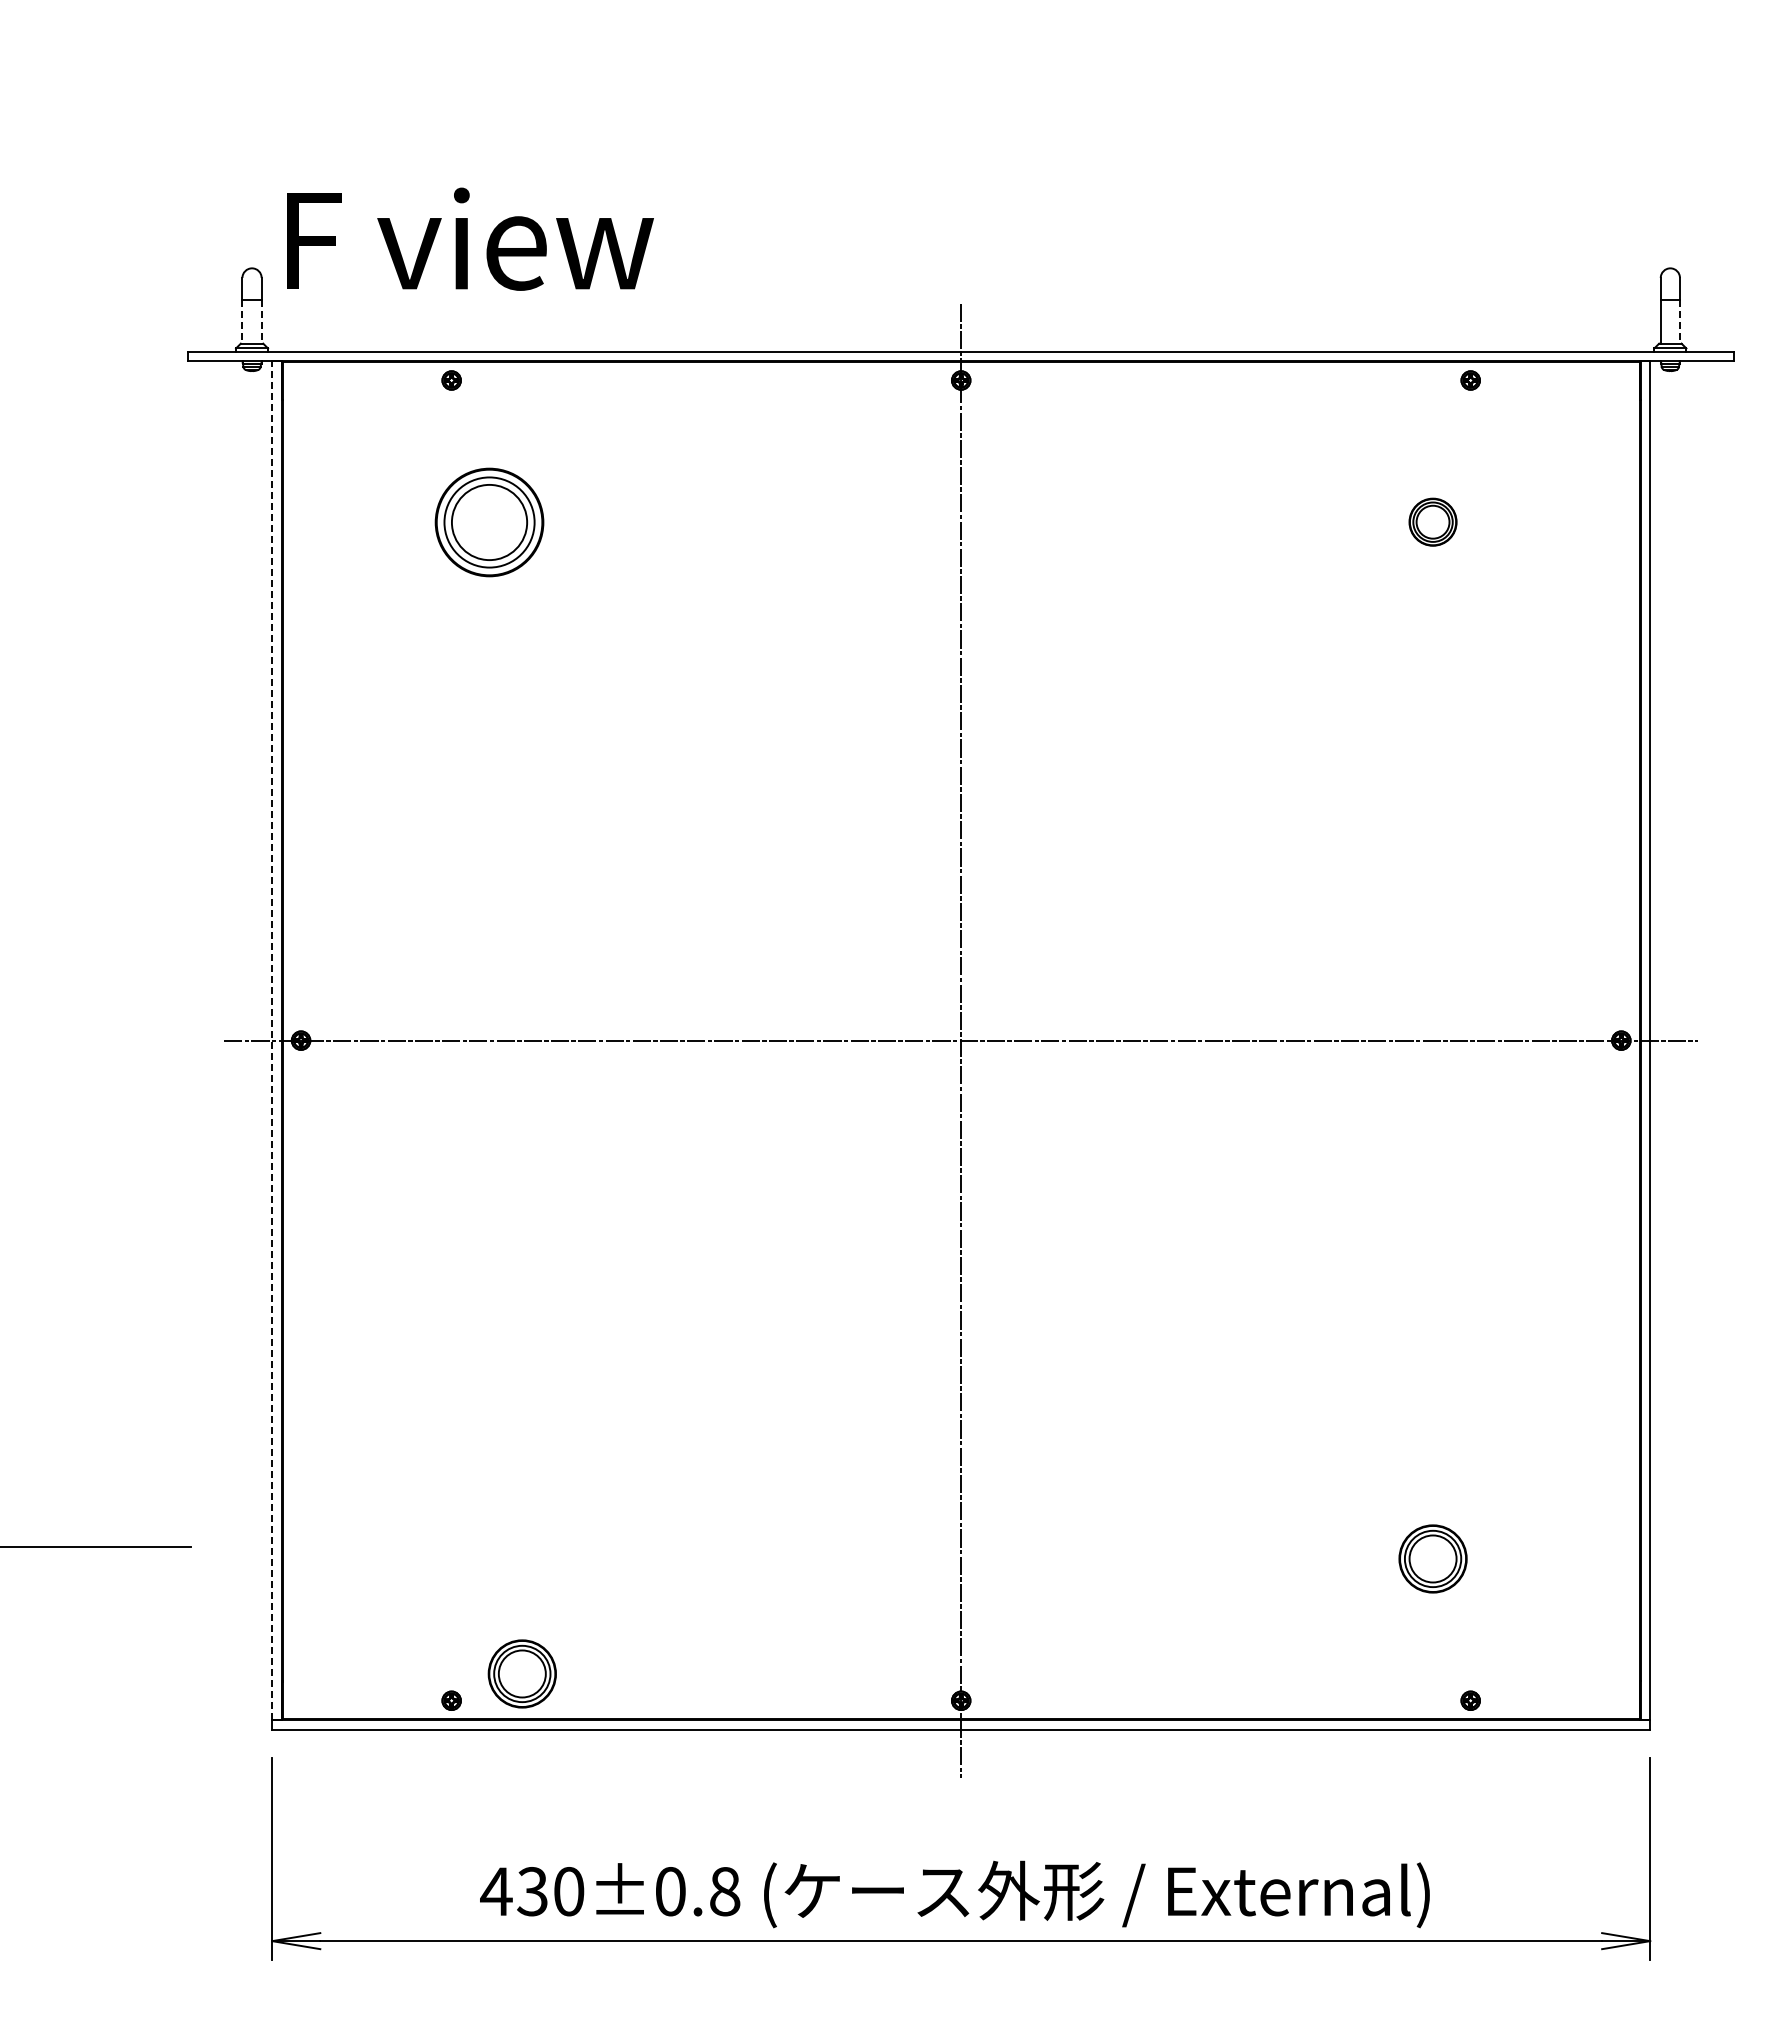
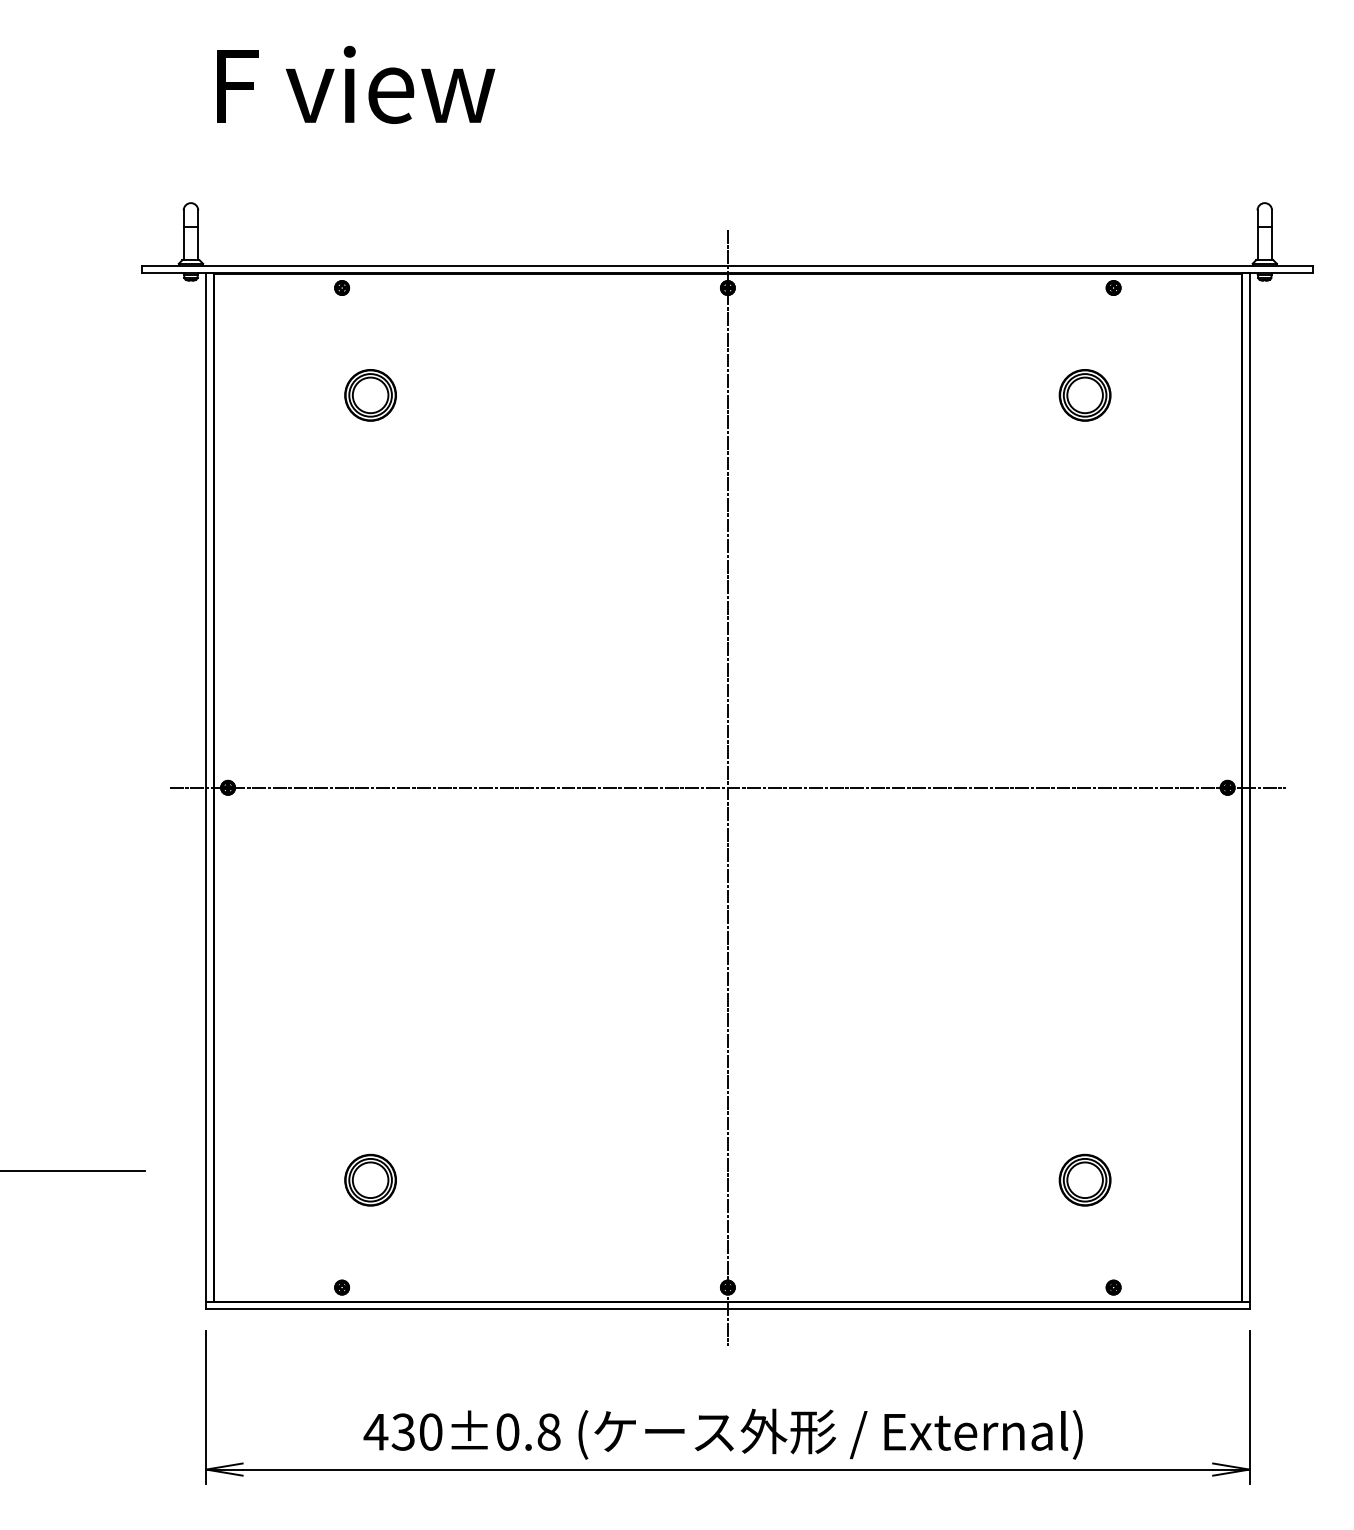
text: (470, 238) -> (356, 84), moved
line: (242, 322) -> (183, 244), dashed -> solid
line: (261, 322) -> (198, 244), dashed -> solid
line: (1679, 322) -> (1271, 244), dashed -> solid
part: (488, 521) -> (369, 394), size x0.62
part: (1432, 521) -> (1084, 394), size x1.43
line: (272, 1040) -> (206, 787), dashed -> solid
part: (521, 1673) -> (369, 1179), moved

